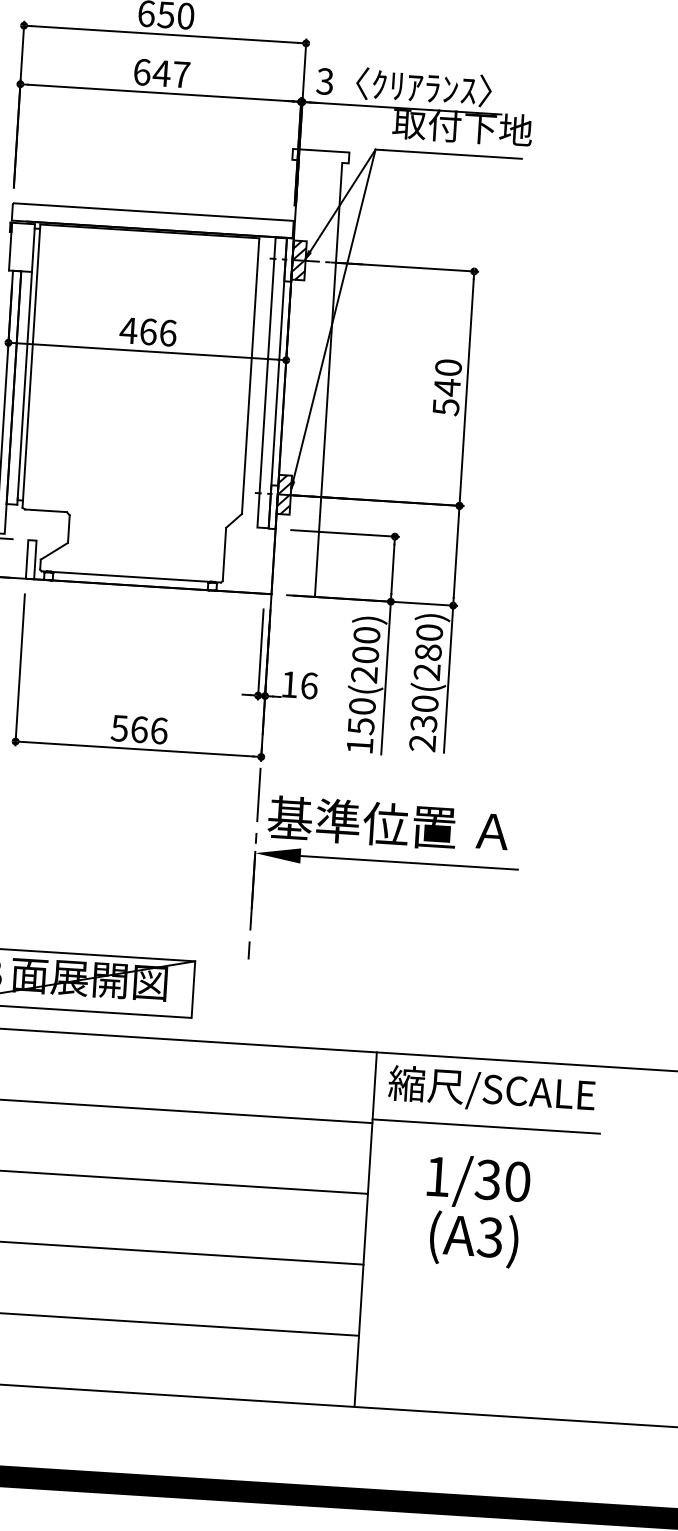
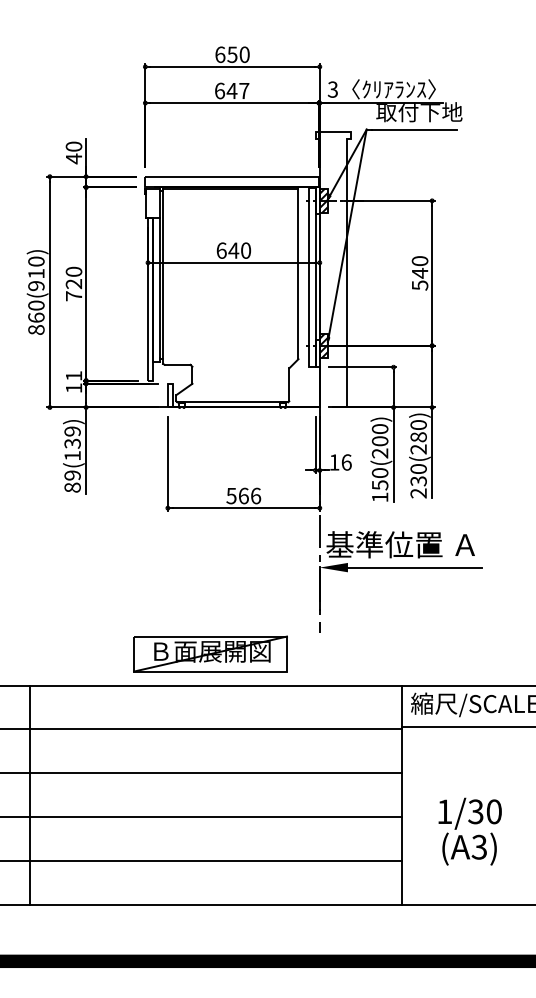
text: (147, 331) -> (233, 250), 466 -> 640
text: (475, 1211) -> (469, 831), moved

